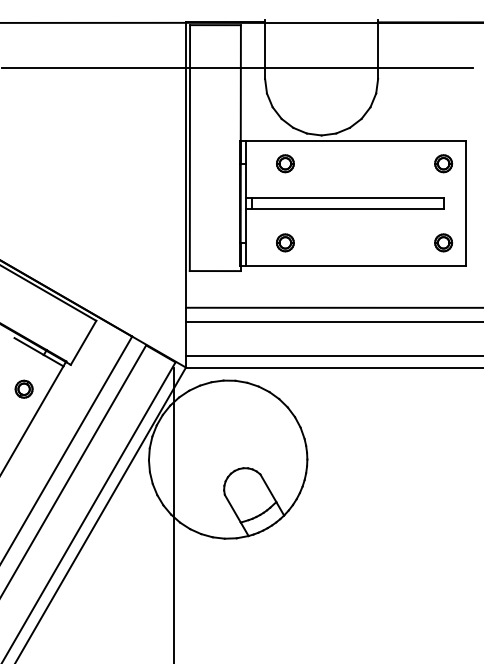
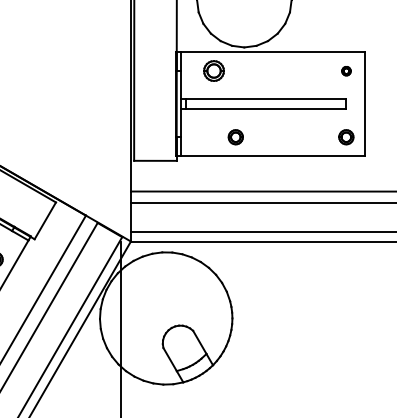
part: (285, 163) -> (214, 70), size x1.4
part: (443, 163) -> (346, 70), size x0.6
part: (285, 242) -> (235, 136), moved

